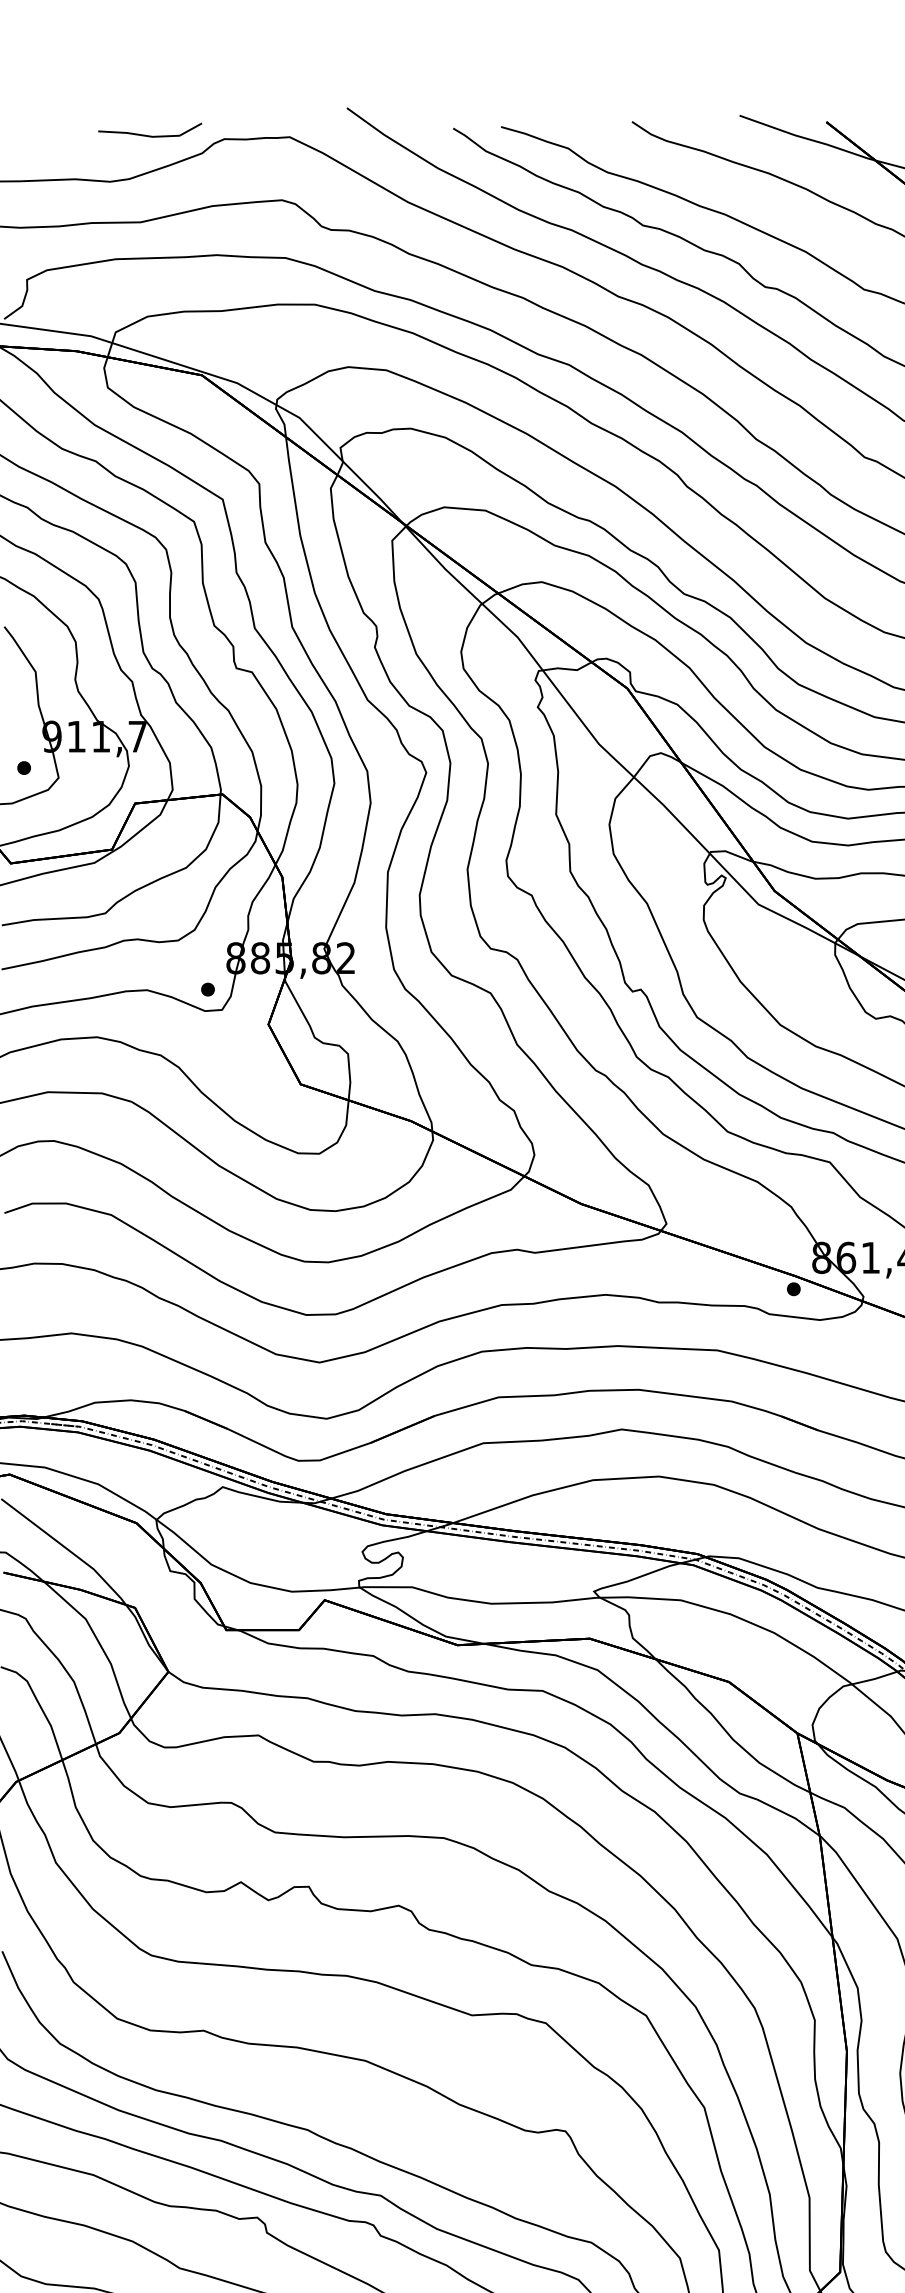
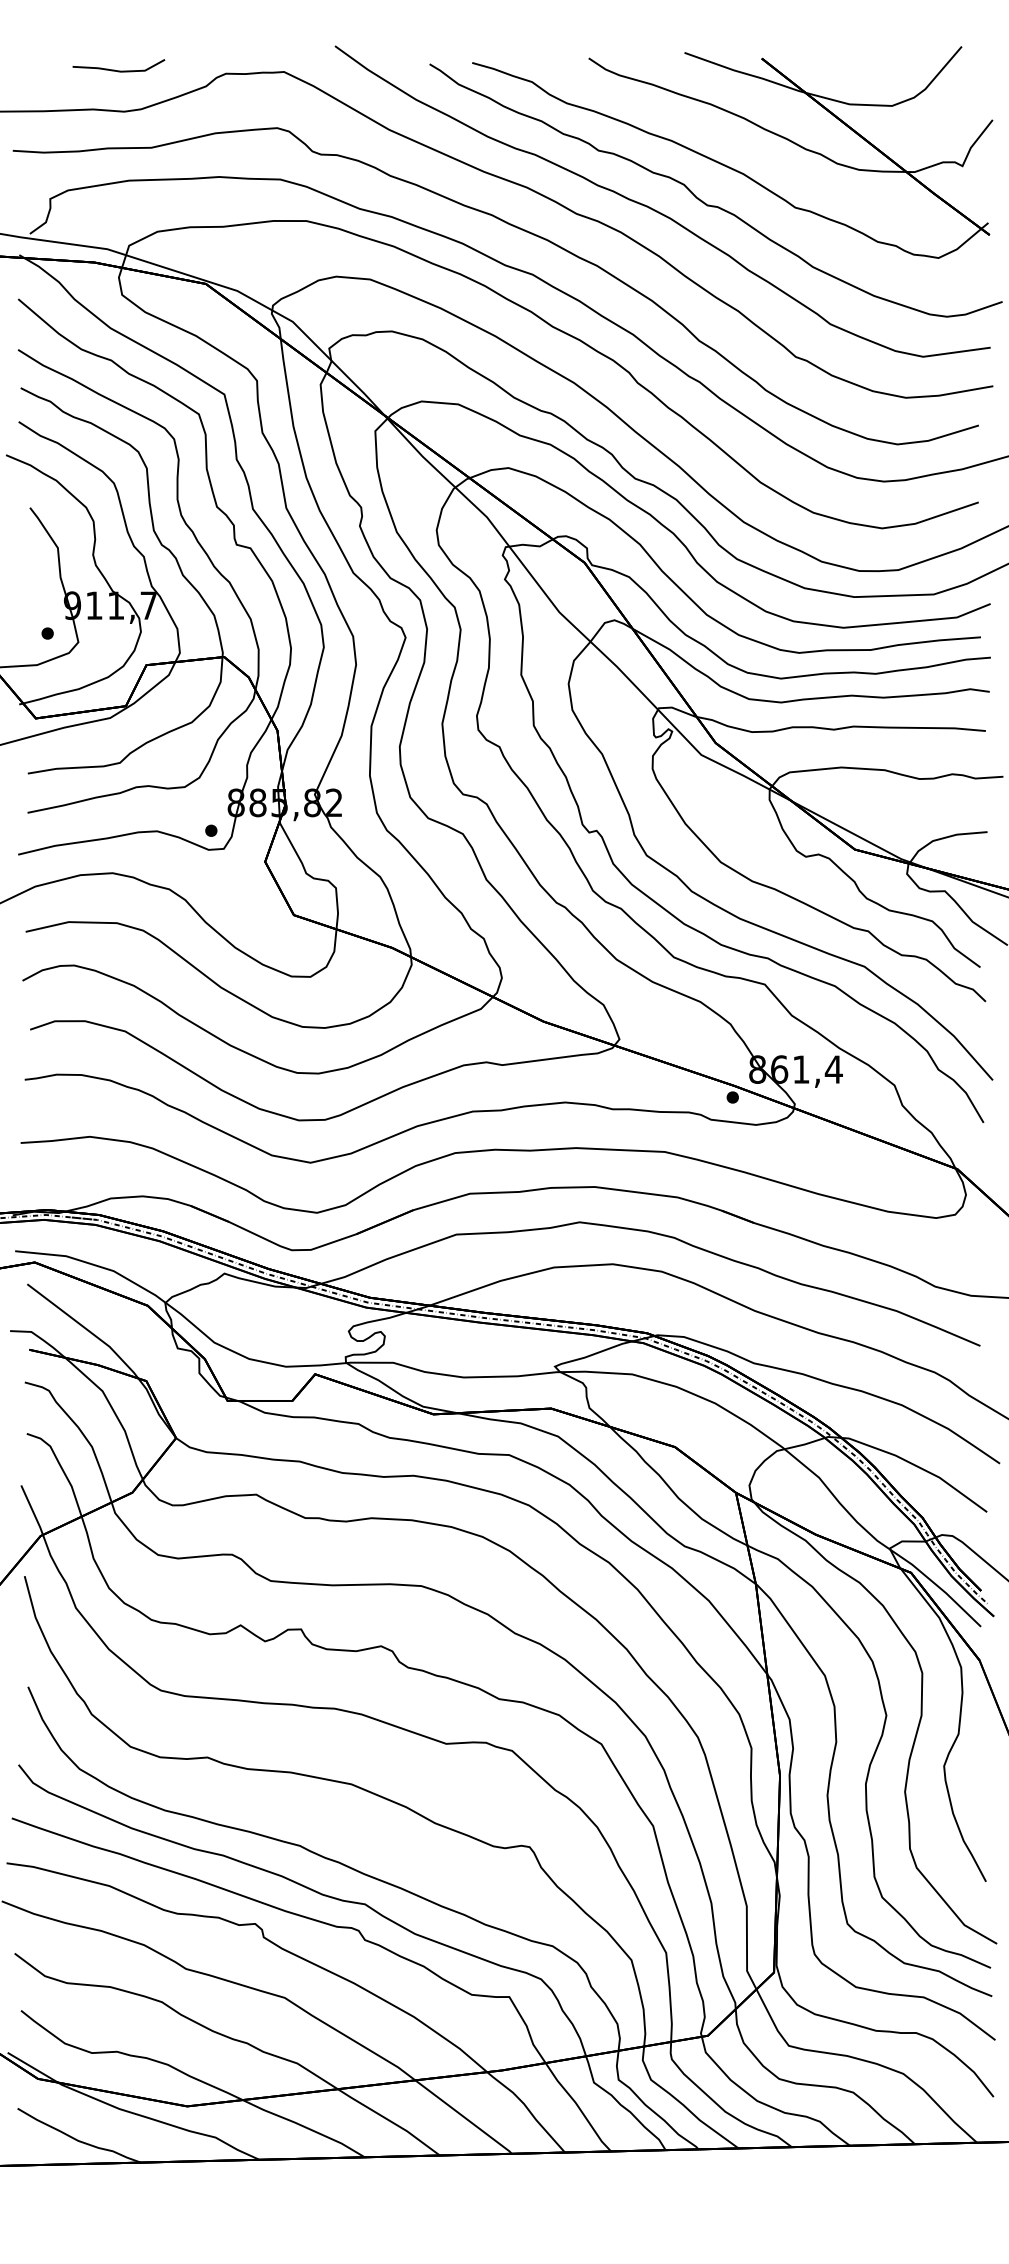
line: (149, 135) -> (118, 70), moved

